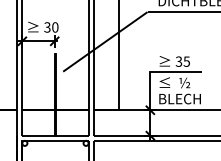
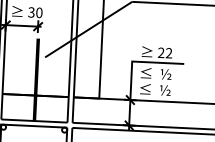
text: (182, 61) -> (164, 52), 35 -> 22
text: (179, 98) -> (160, 89), BLECH -> ≤  ½

